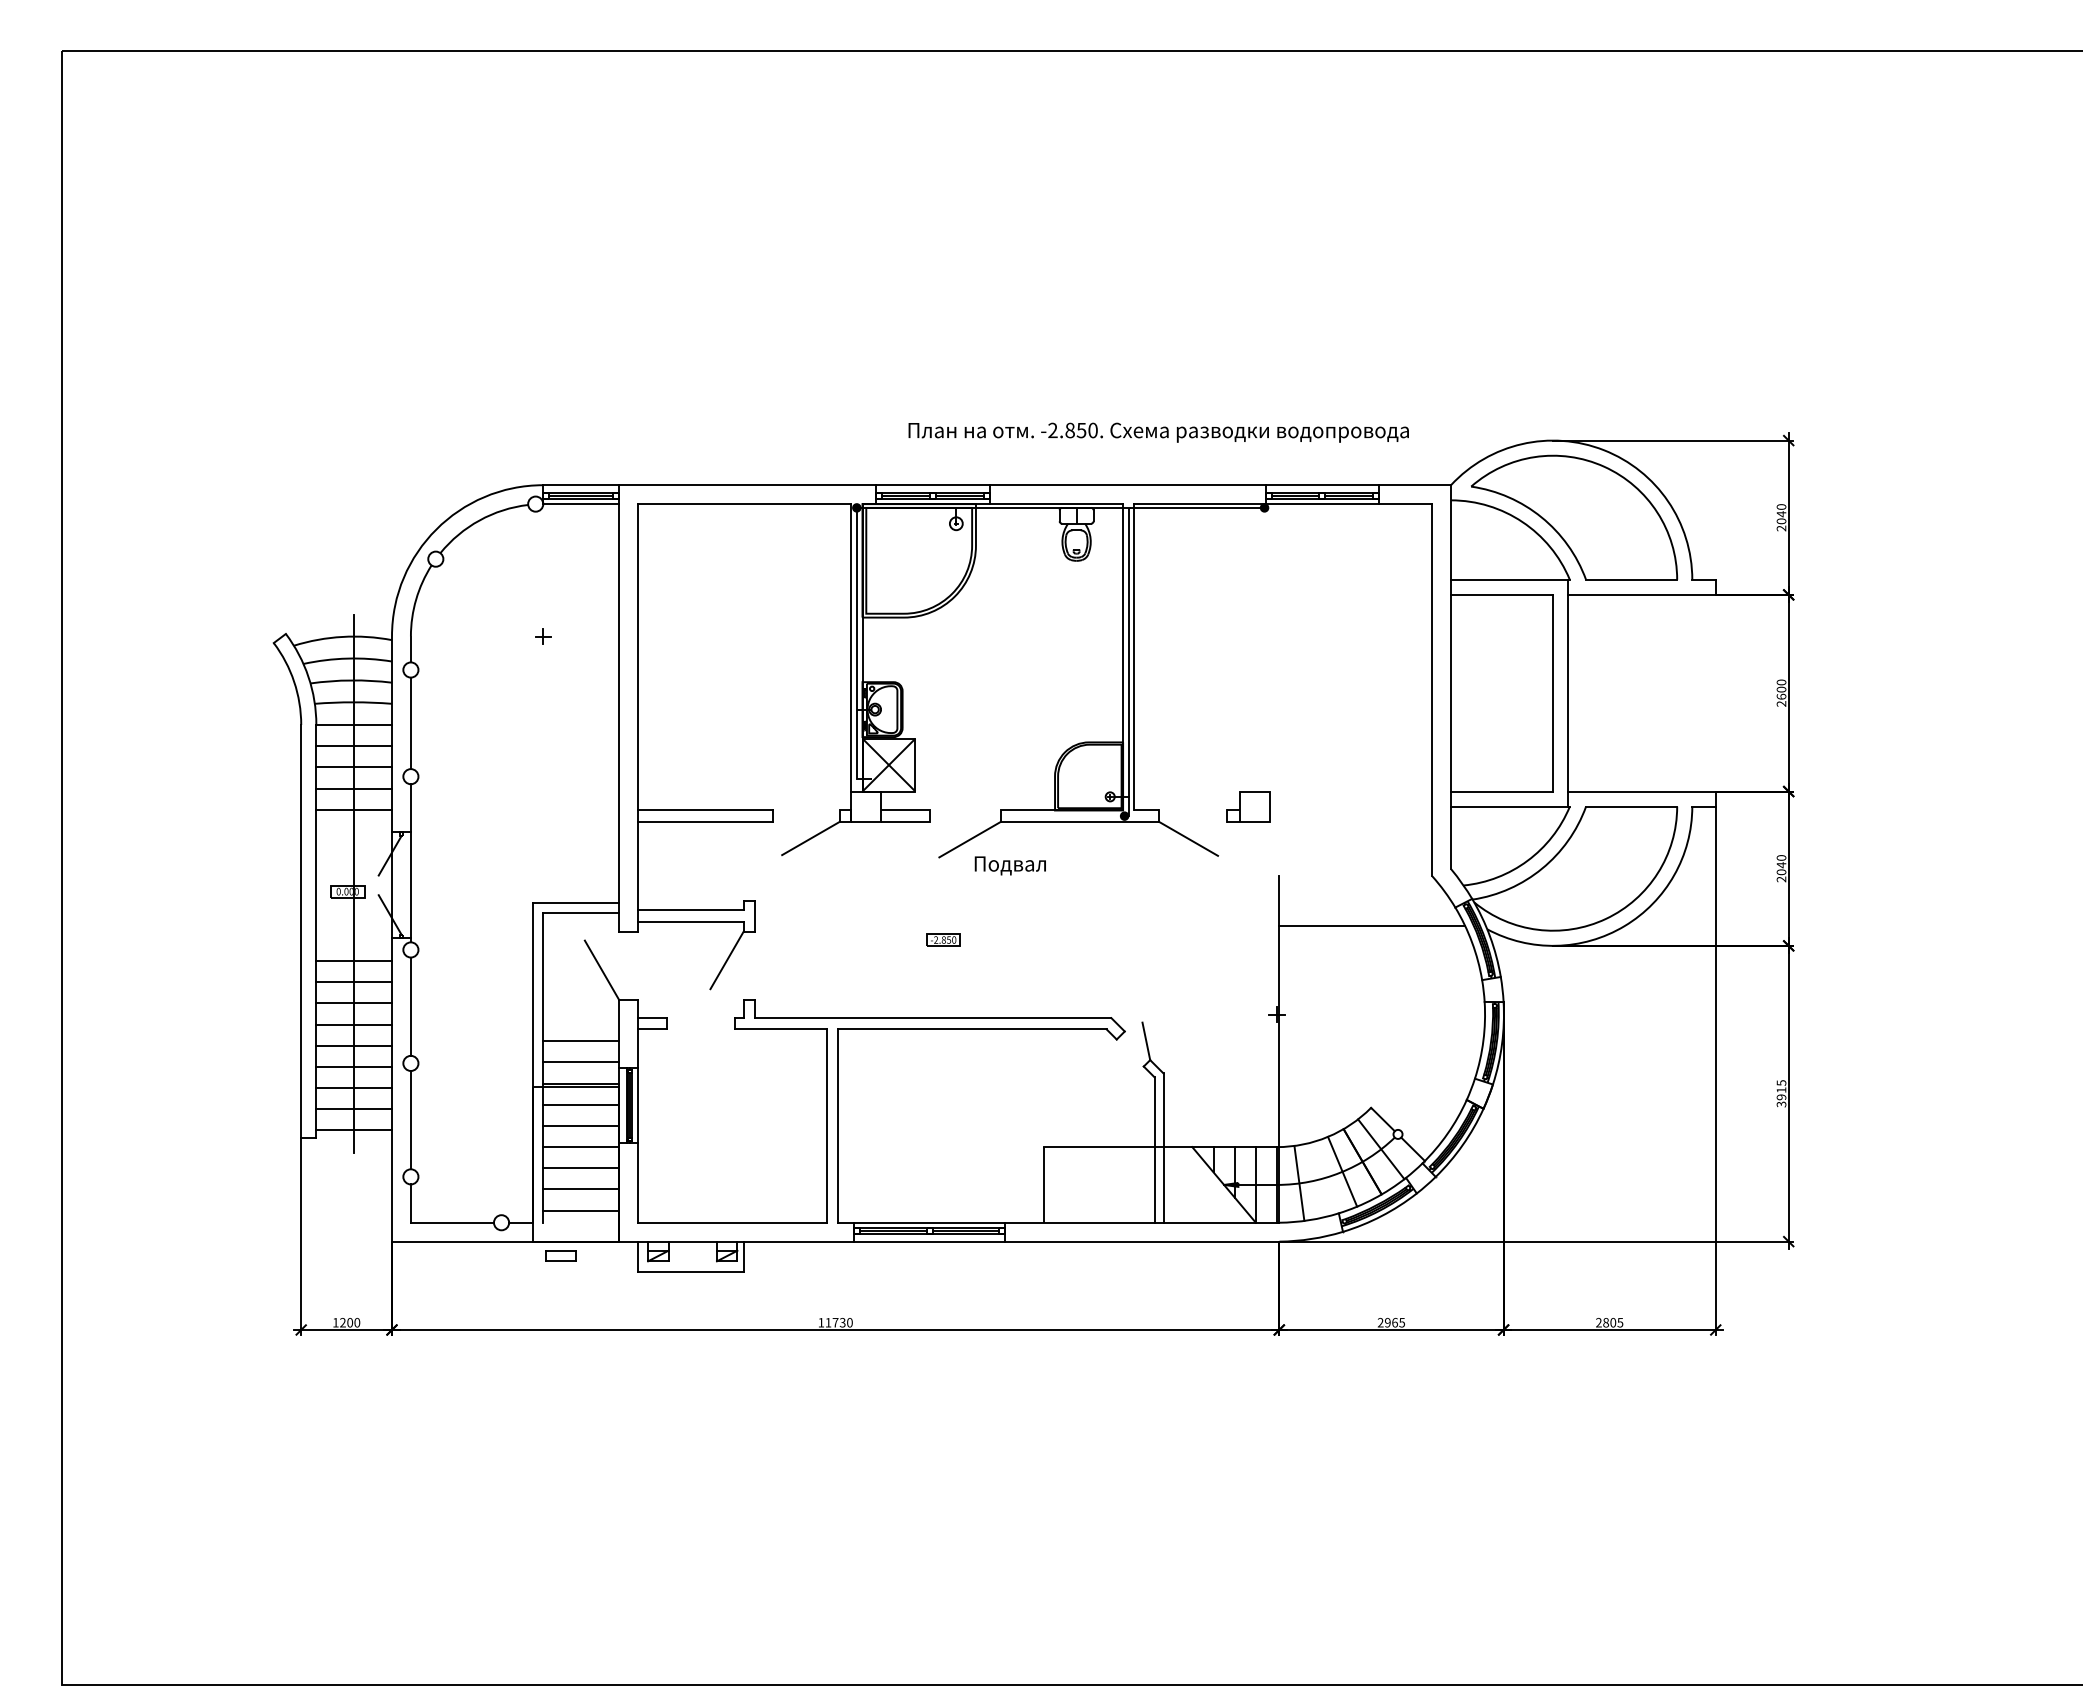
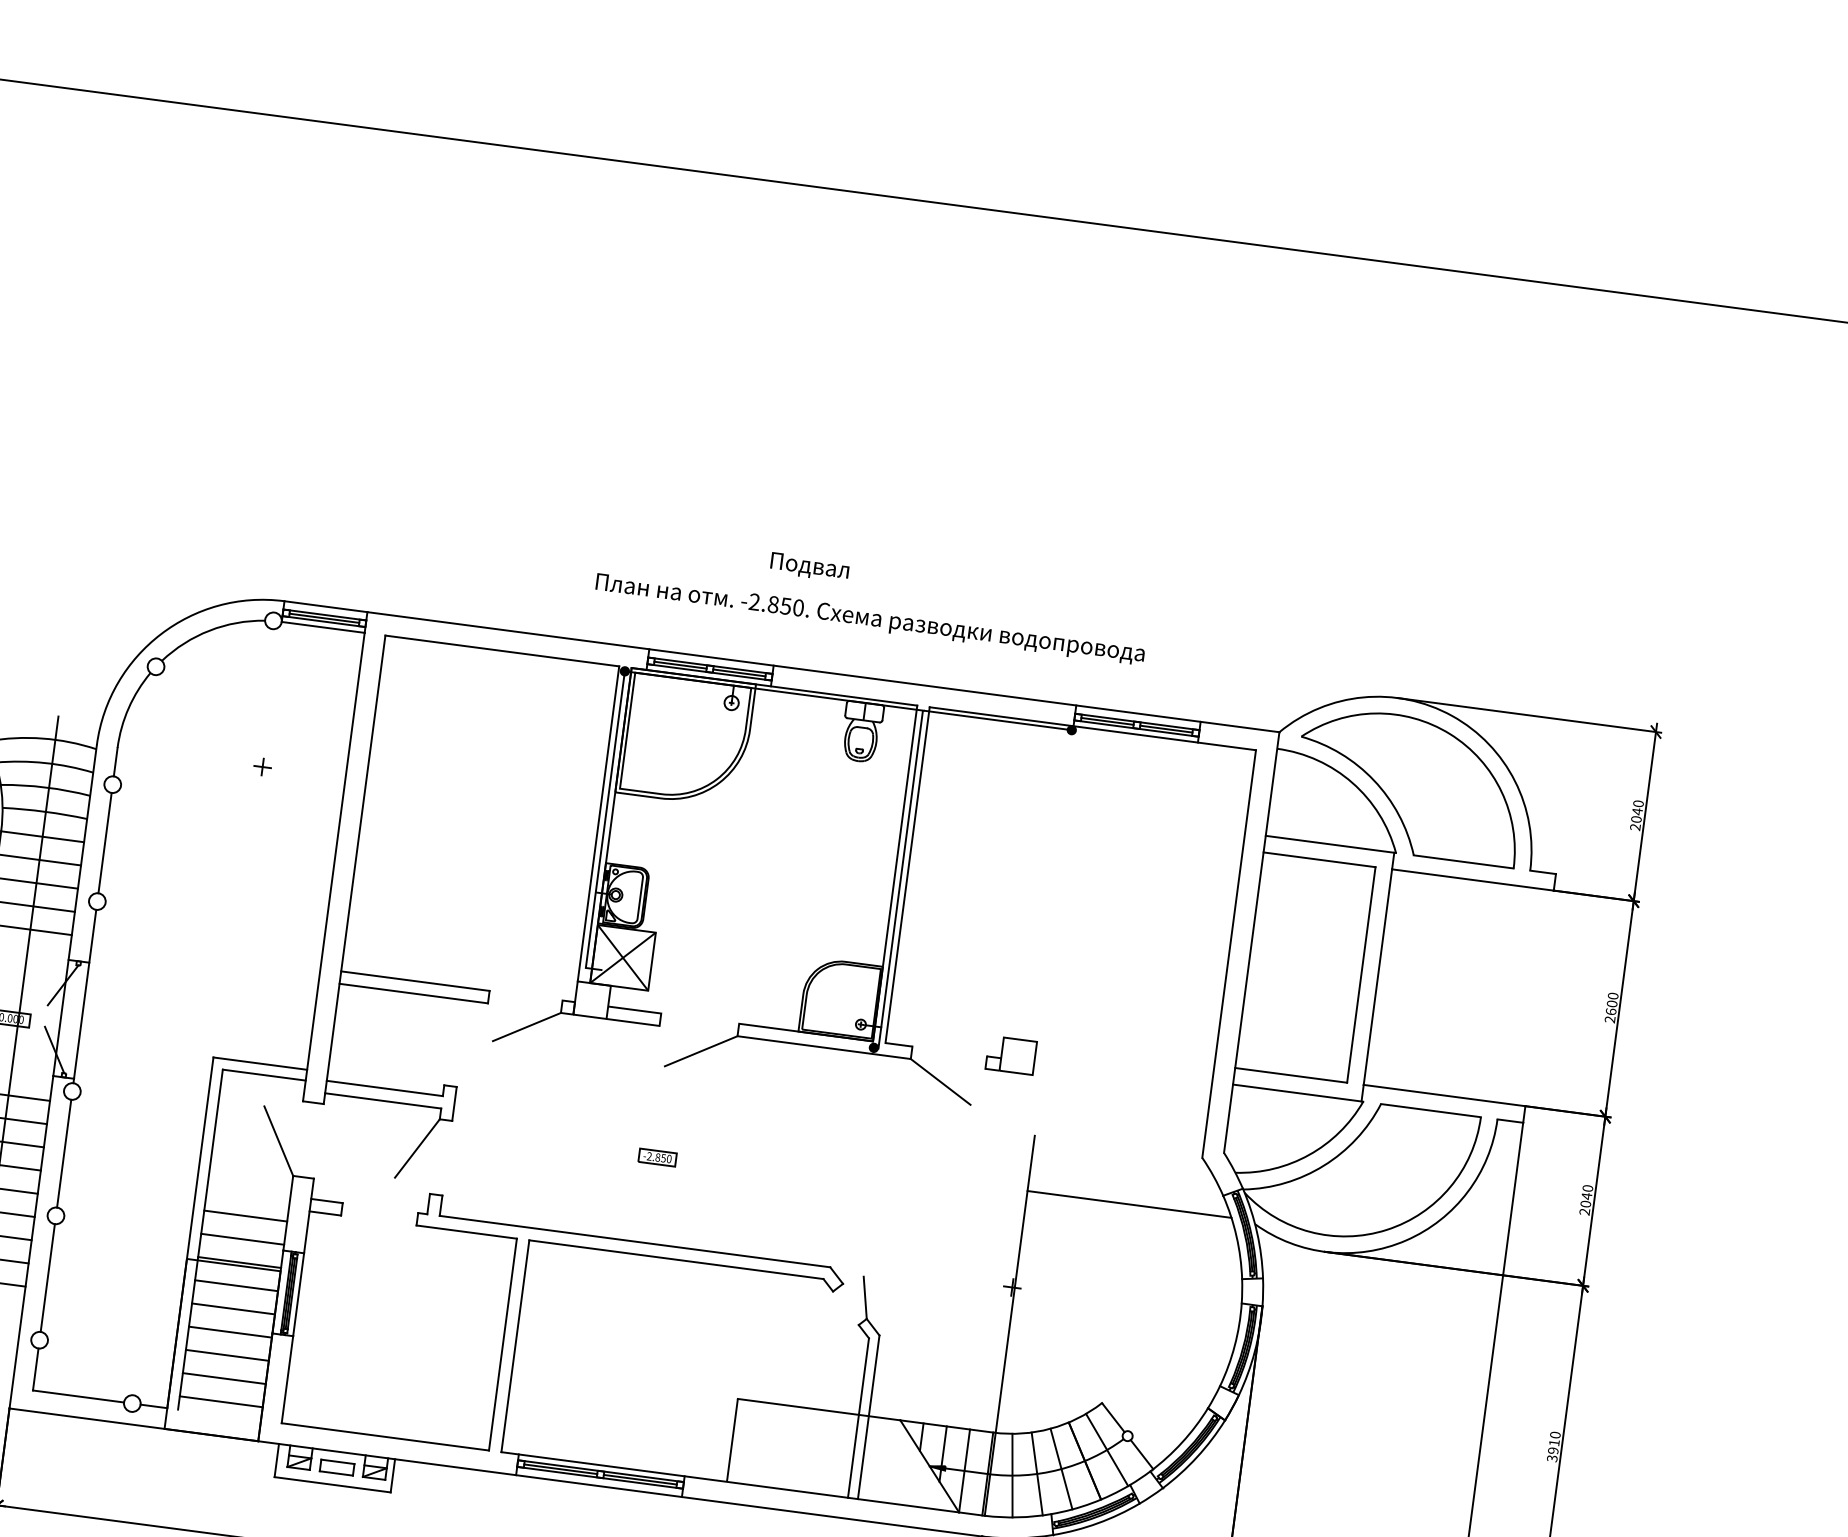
text: (1158, 432) -> (869, 619), moved
text: (1009, 865) -> (808, 566), moved
text: (1781, 1082) -> (1555, 1434), 3915 -> 3910
line: (1321, 1178) -> (1037, 1473), added
part: (560, 1255) -> (336, 1467), moved

